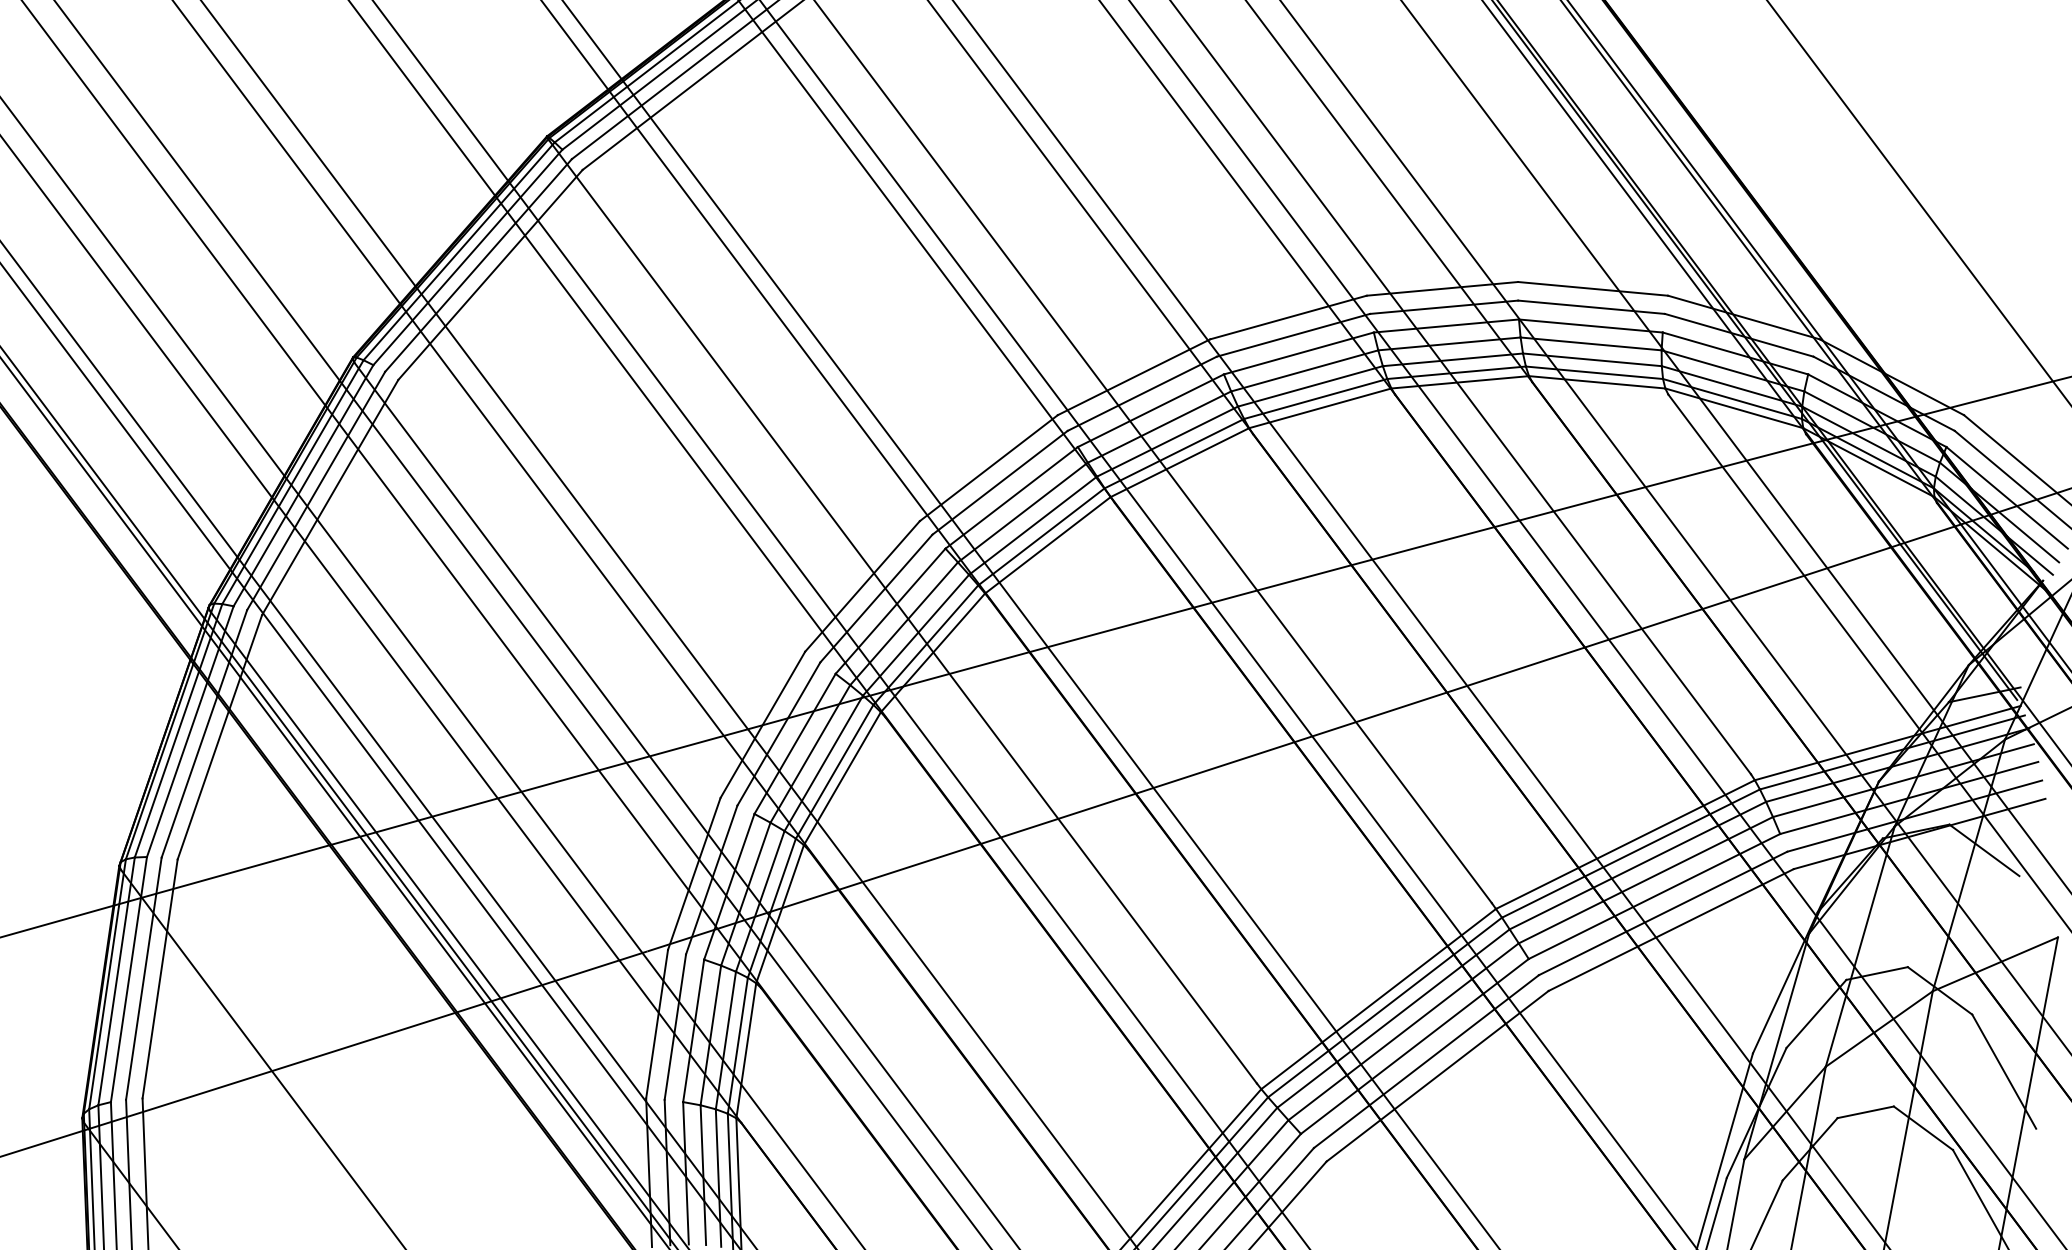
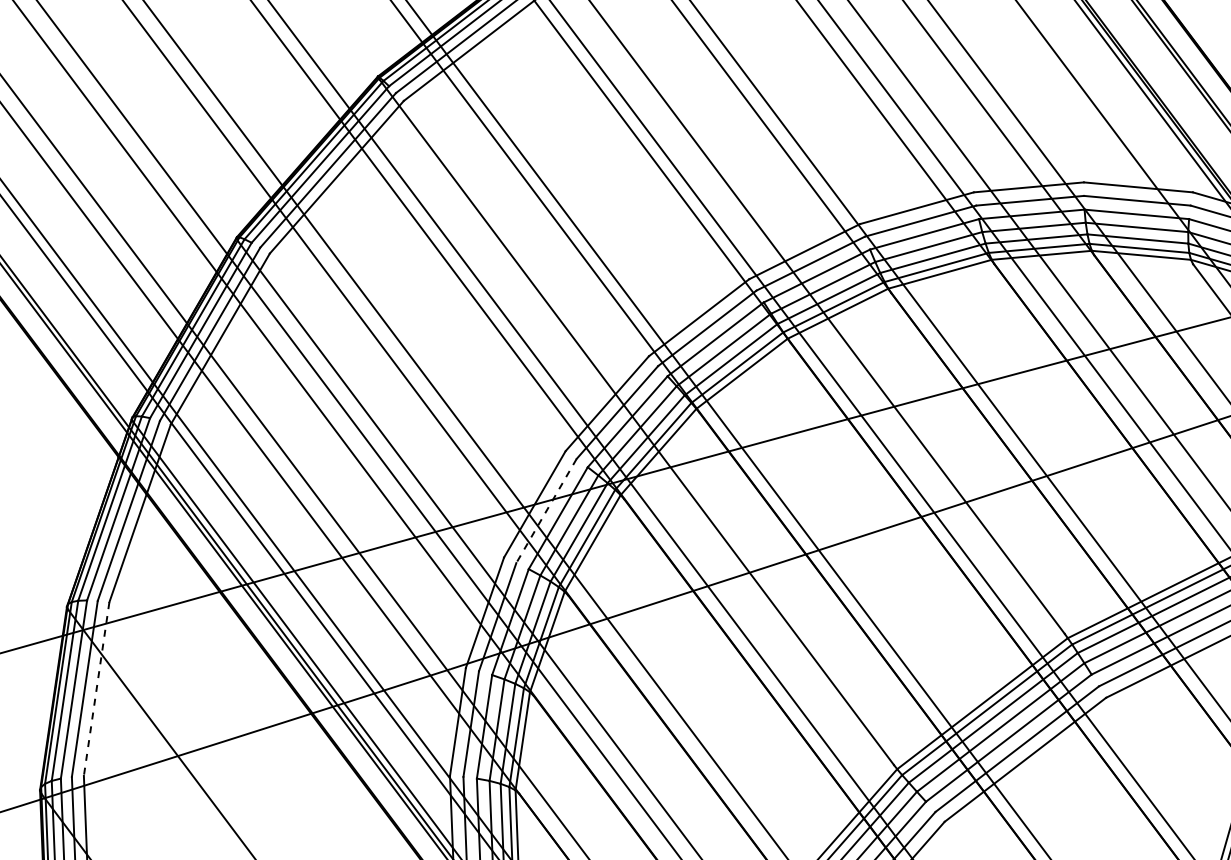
line: (778, 734) -> (546, 511), solid -> dashed
line: (160, 978) -> (96, 688), solid -> dashed

